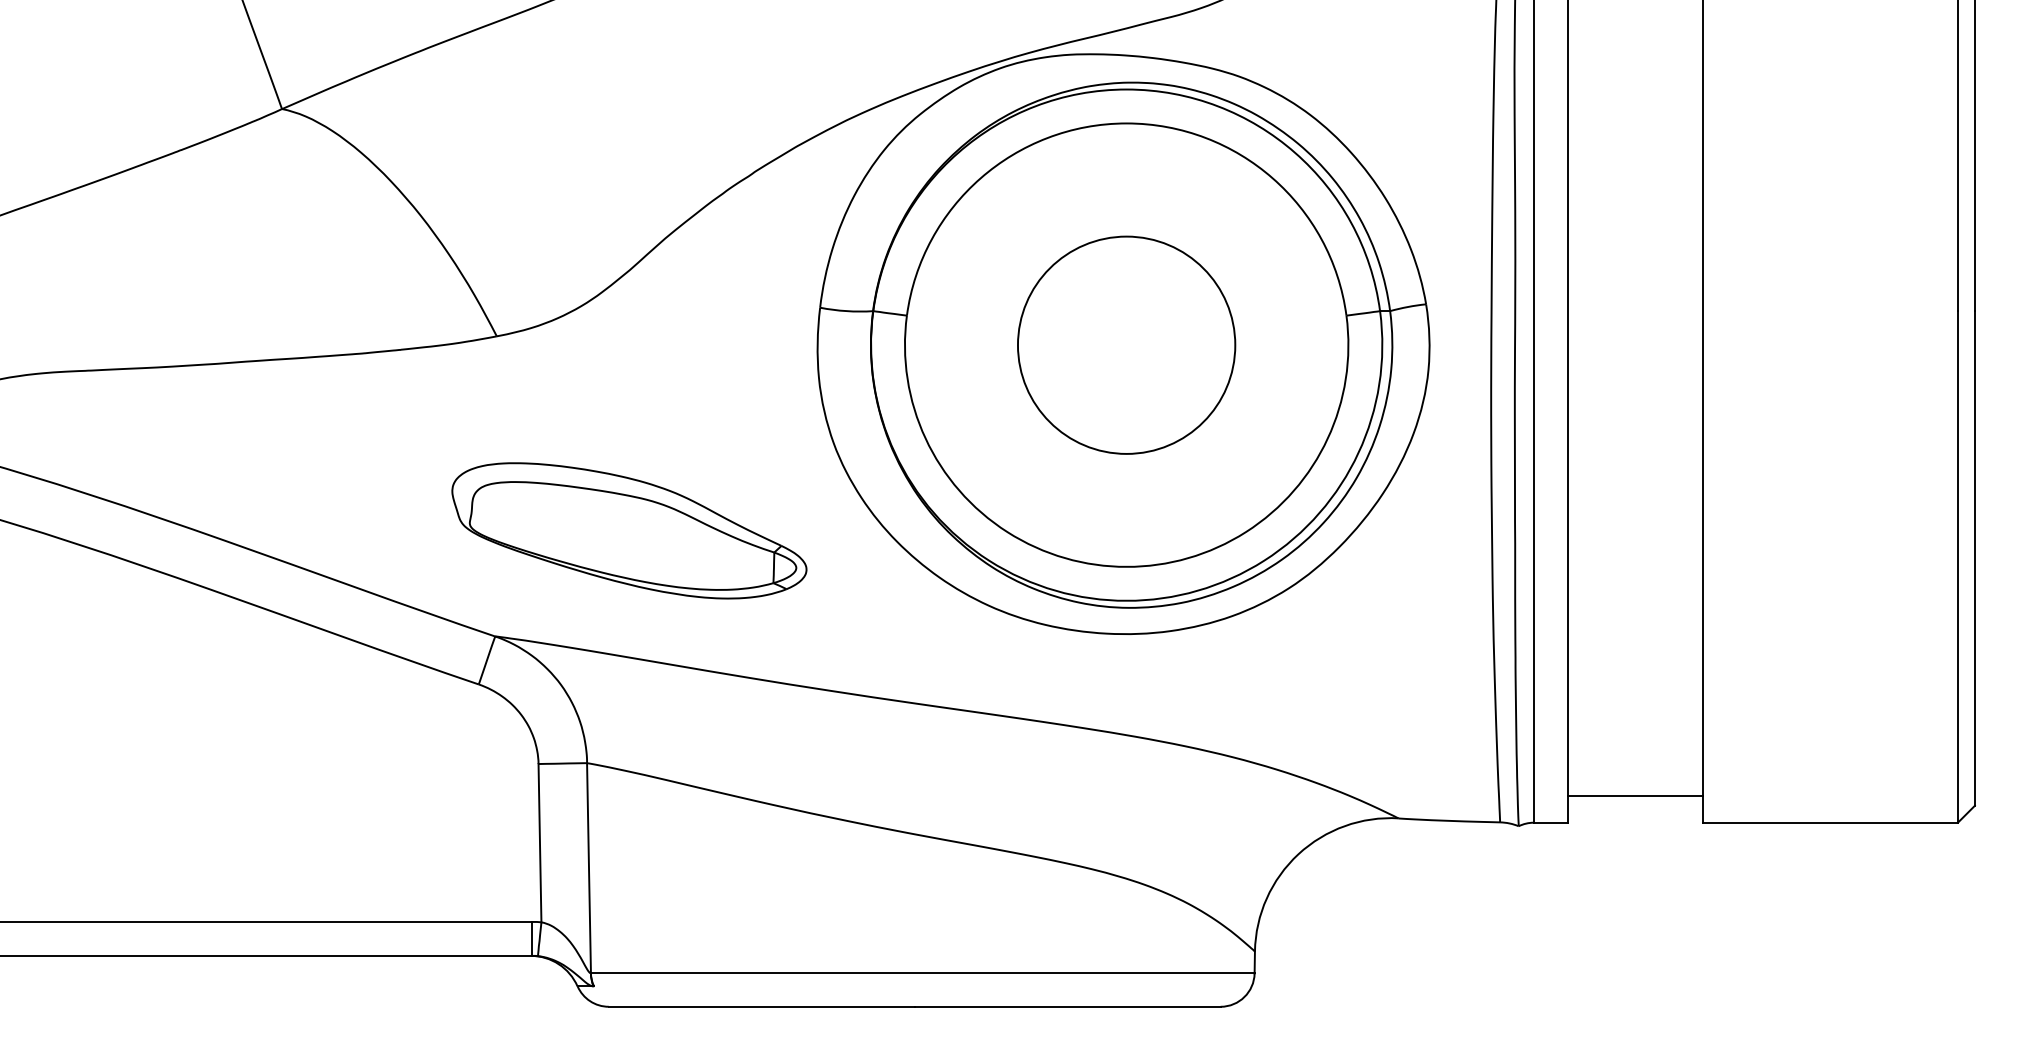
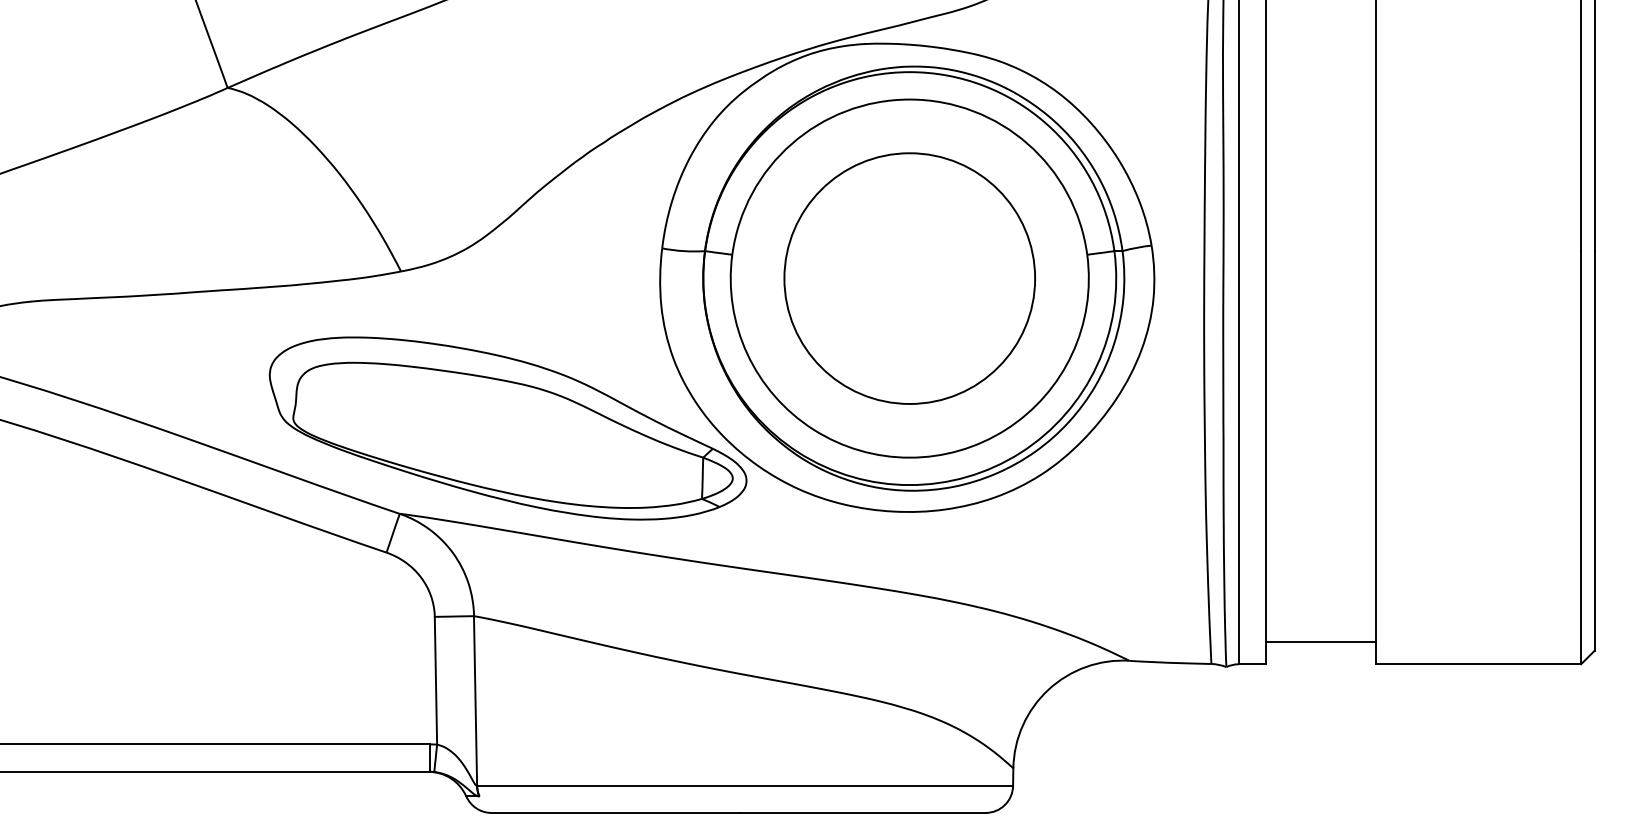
circle: (1126, 345) -> (909, 278), size x1.43
part: (629, 530) -> (508, 428), size x1.67

